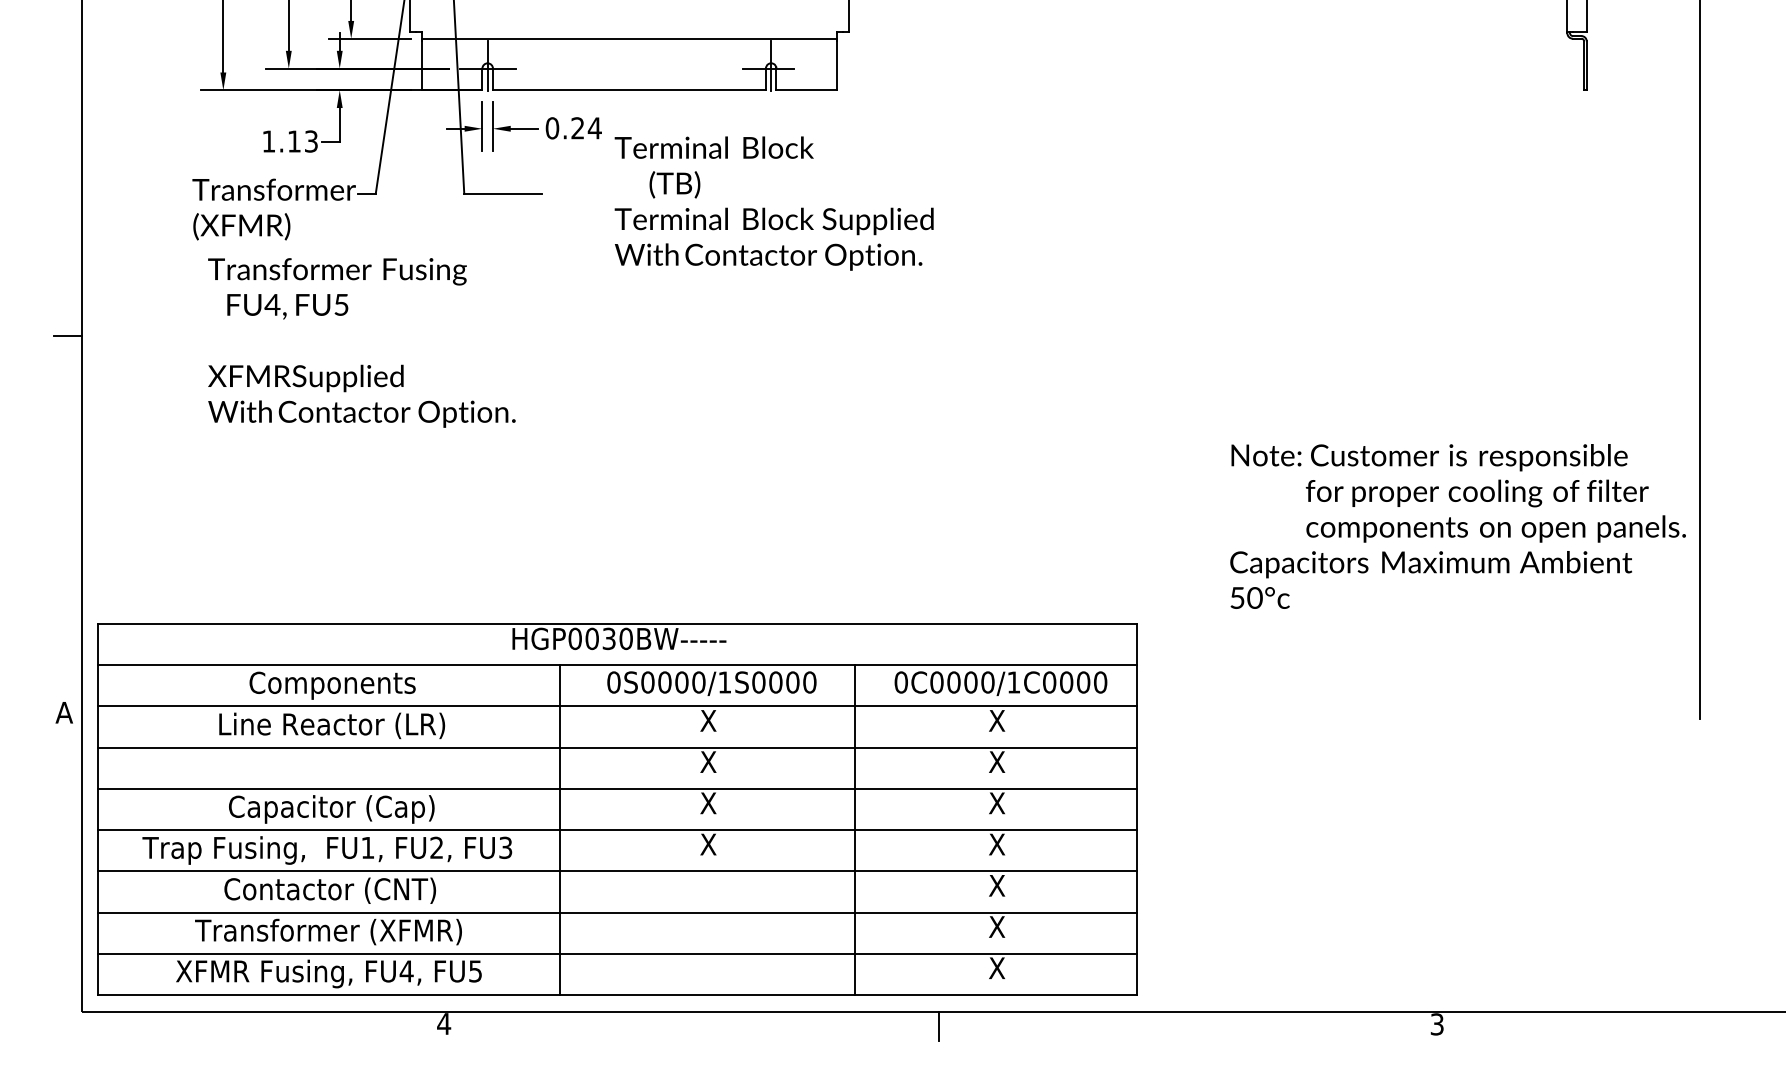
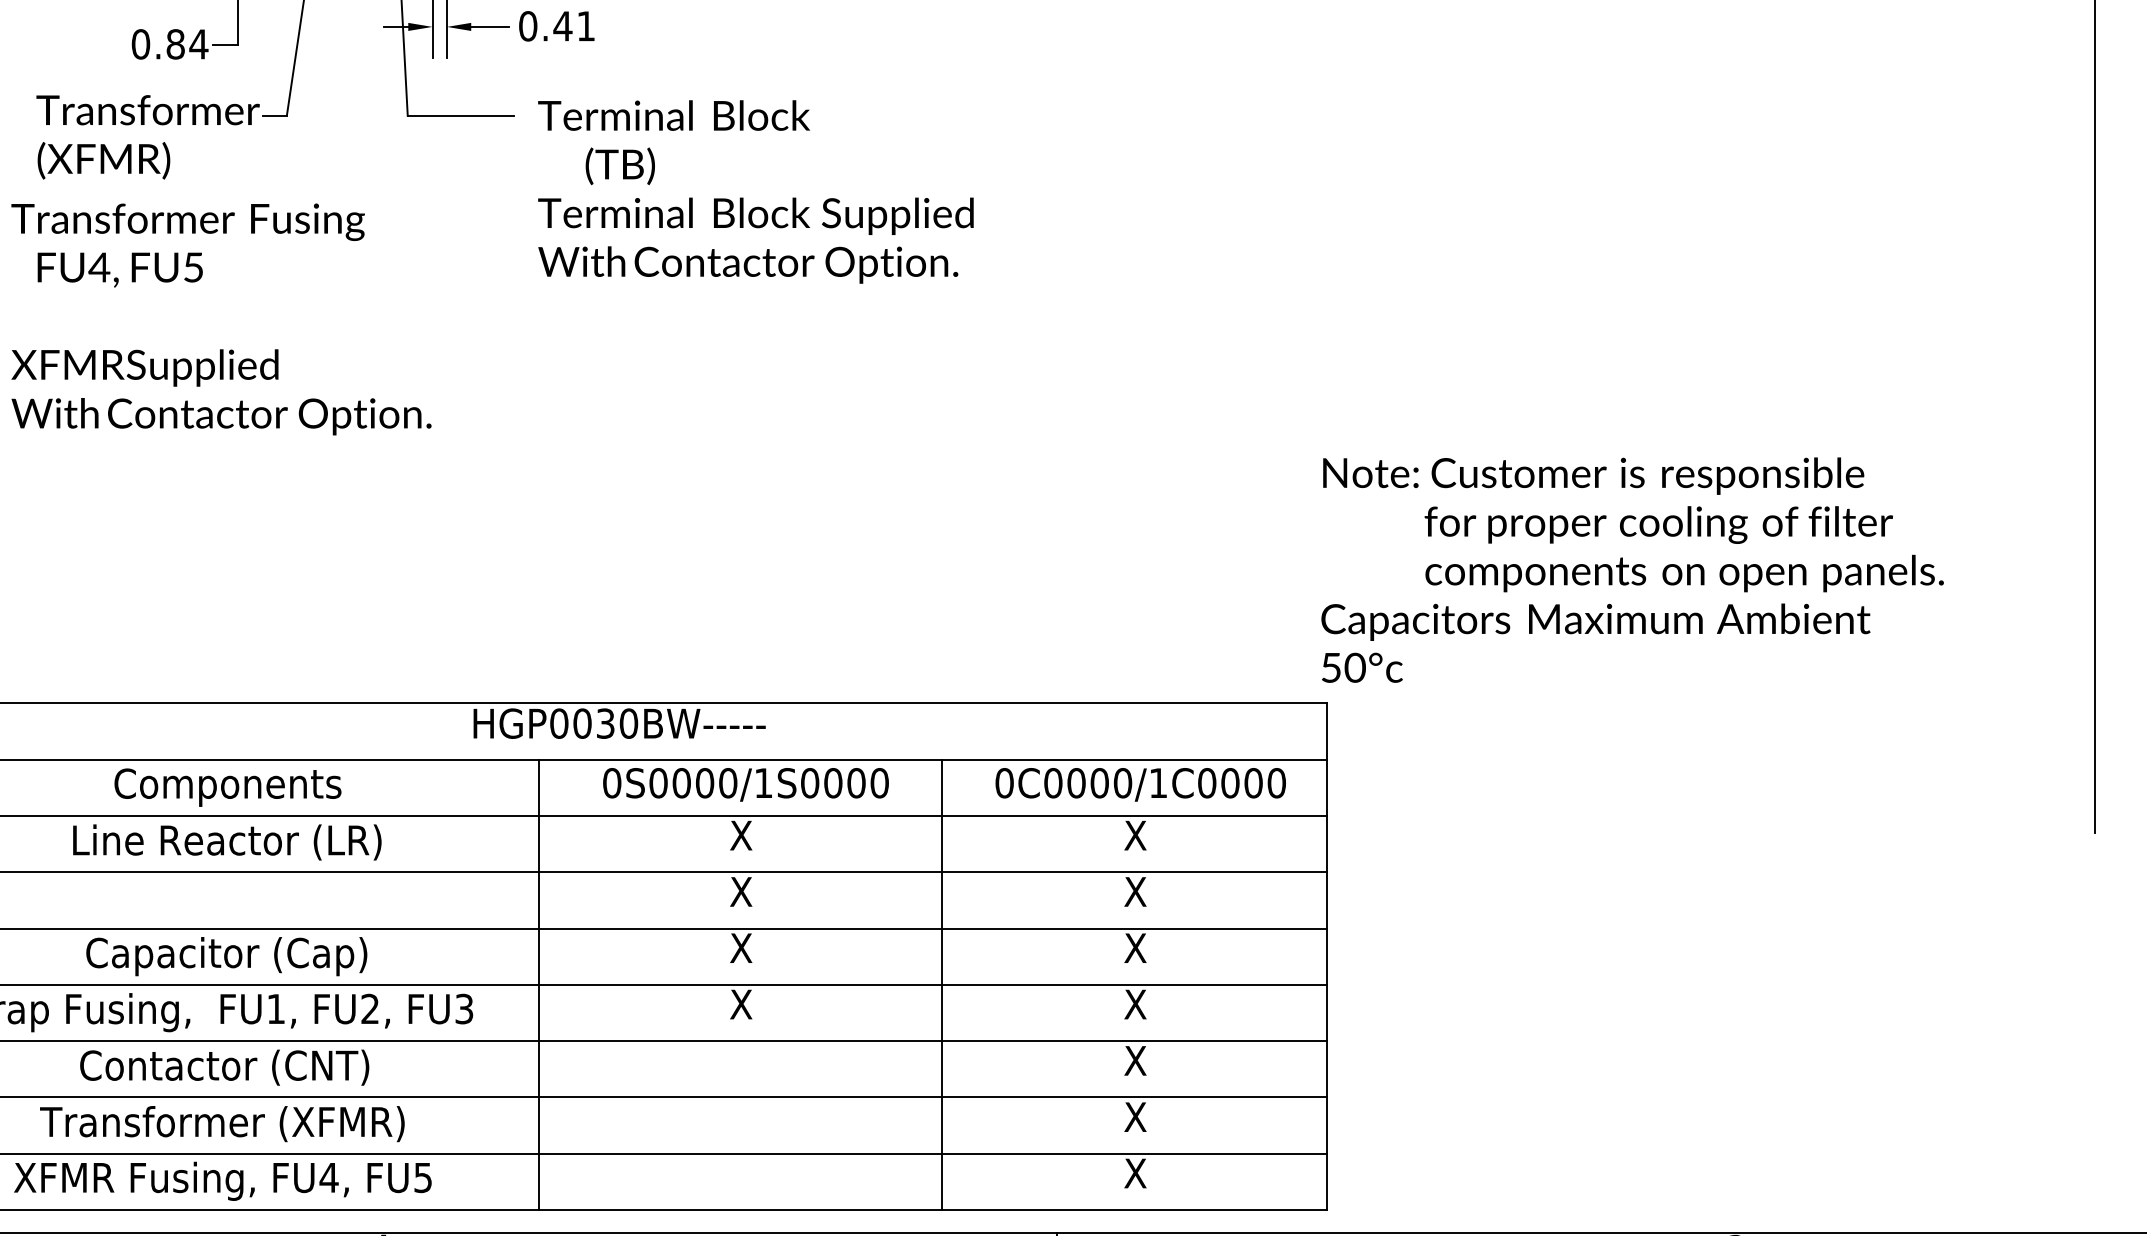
text: (585, 128) -> (573, 26), 0.24 -> 0.41
text: (290, 141) -> (170, 44), 1.13 -> 0.84
text: (773, 203) -> (754, 191), moved
text: (361, 342) -> (220, 318), moved
text: (1457, 526) -> (1631, 570), moved

